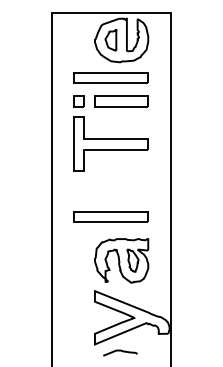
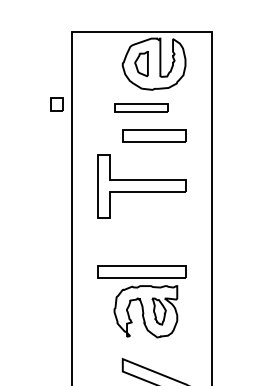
part: (110, 77) -> (141, 107), size x0.6
part: (78, 101) -> (56, 104), moved
part: (121, 260) -> (145, 311), moved

